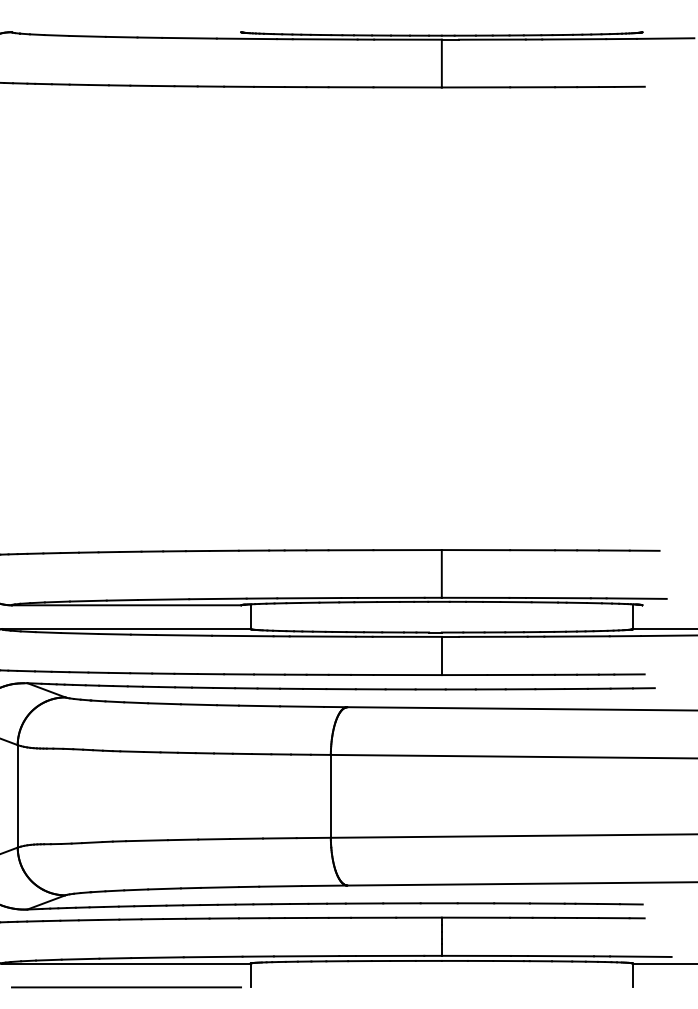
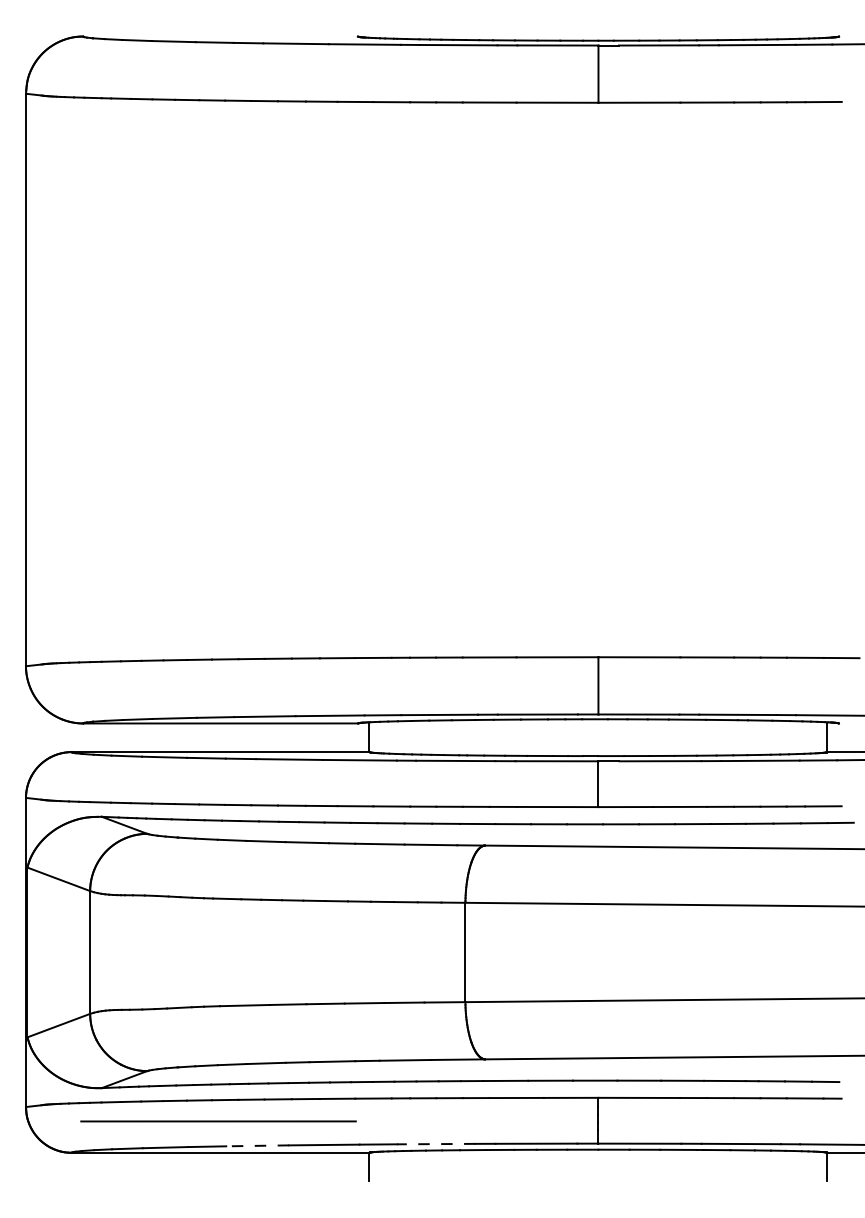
line: (305, 956) -> (435, 1144), solid -> dashed
line: (157, 957) -> (257, 1145), solid -> dashed
line: (126, 987) -> (218, 1121), moved

